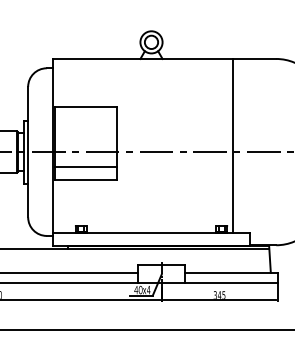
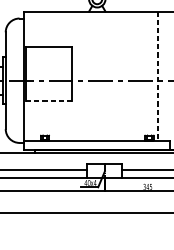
line: (233, 146) -> (158, 76), solid -> dashed
line: (86, 166) -> (49, 91), removed
line: (86, 179) -> (49, 101), solid -> dashed

